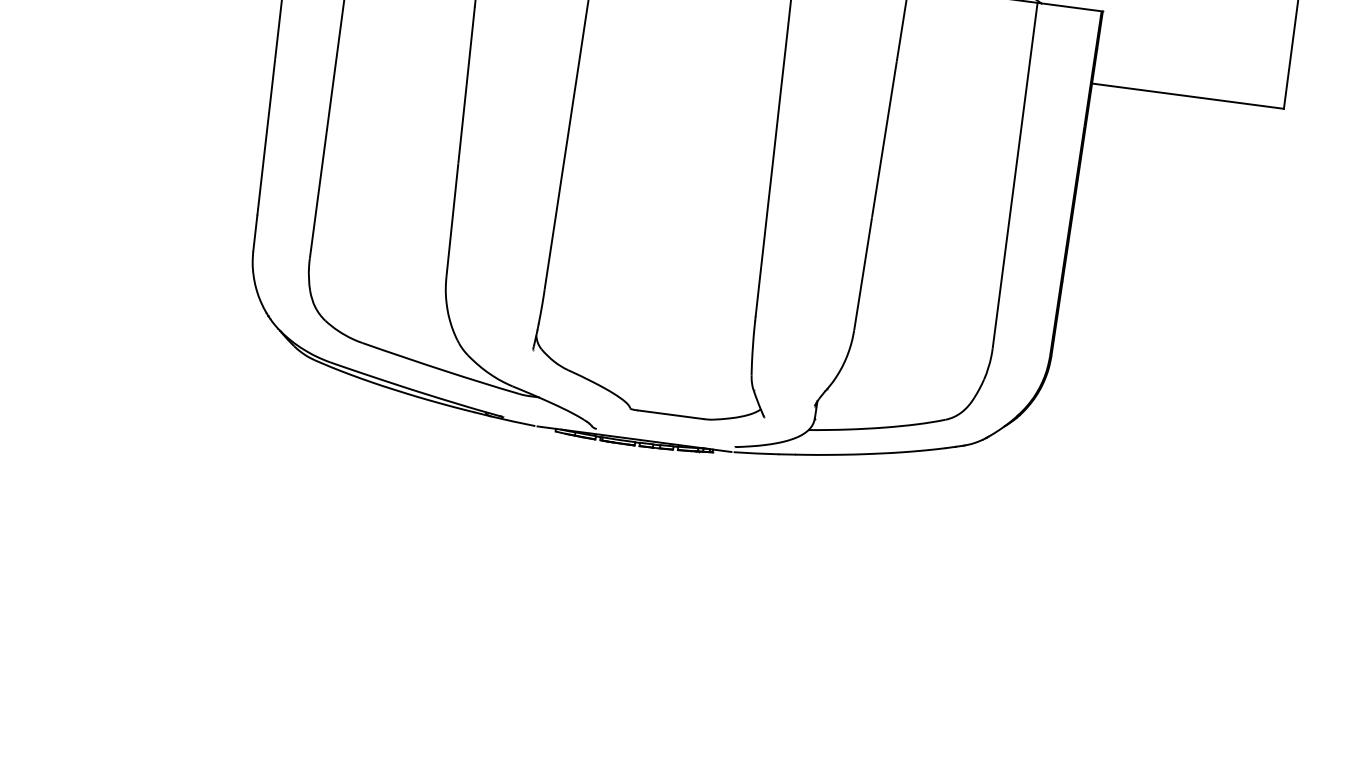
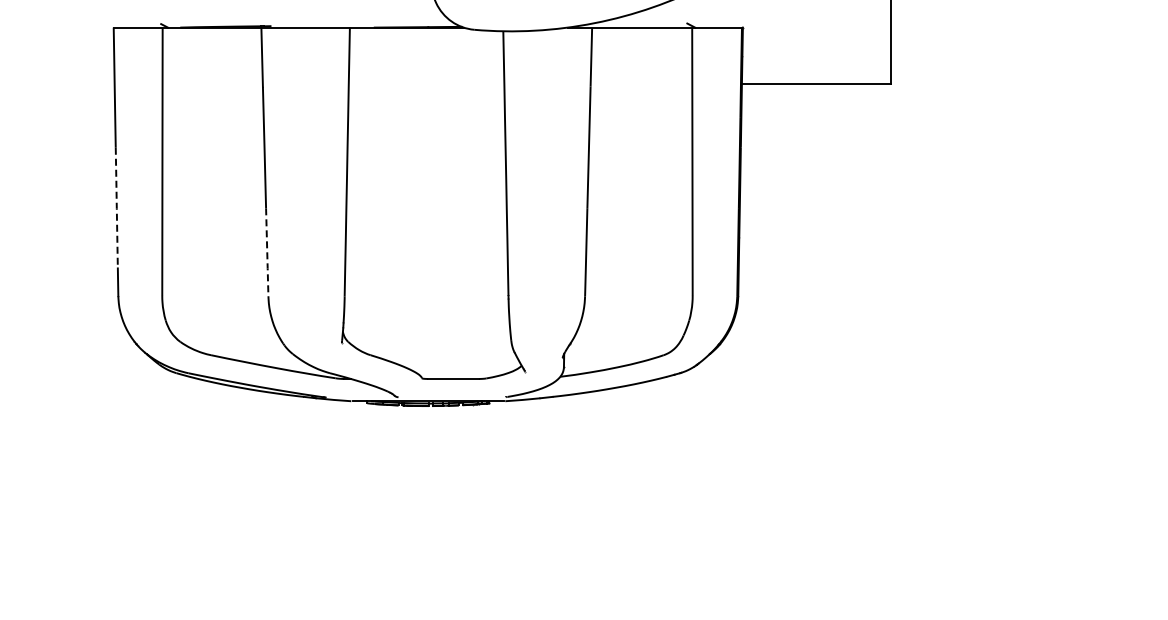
line: (265, 138) -> (116, 208), solid -> dashed
line: (452, 220) -> (267, 252), solid -> dashed

